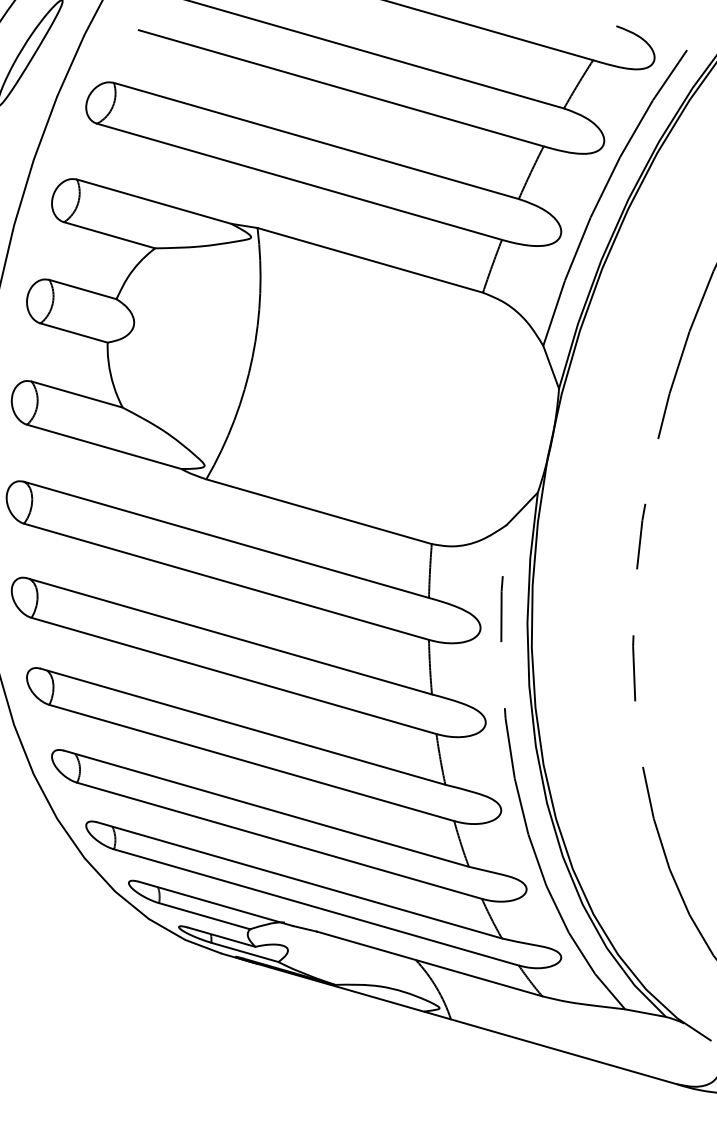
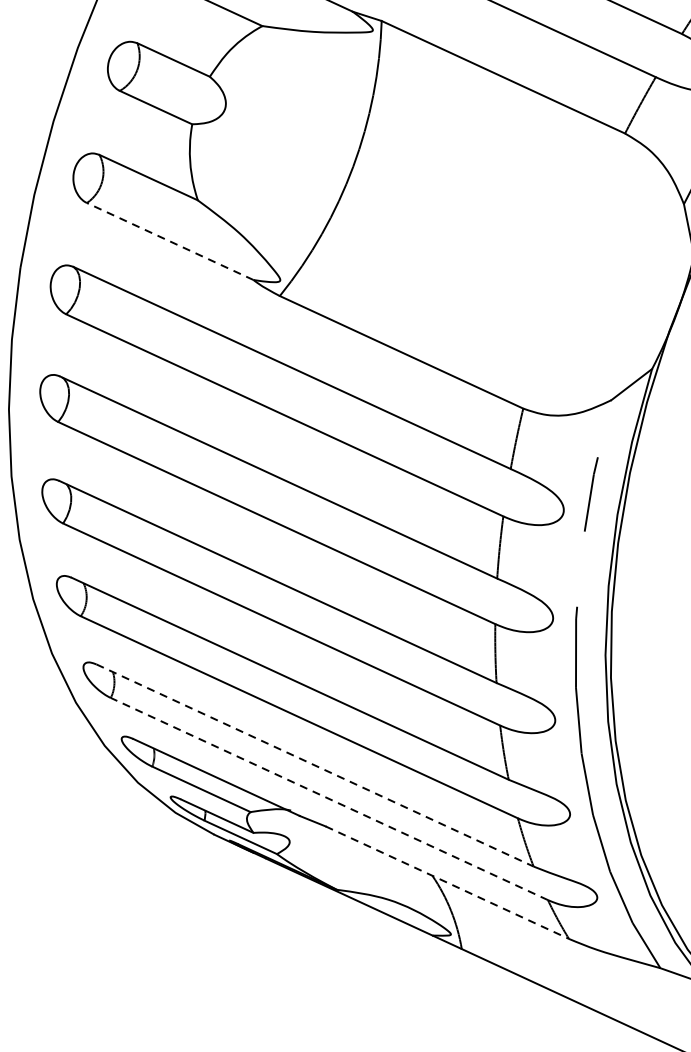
line: (103, 446) -> (169, 240), solid -> dashed
line: (299, 880) -> (314, 765), solid -> dashed
line: (316, 907) -> (329, 799), solid -> dashed
line: (430, 964) -> (448, 883), solid -> dashed

